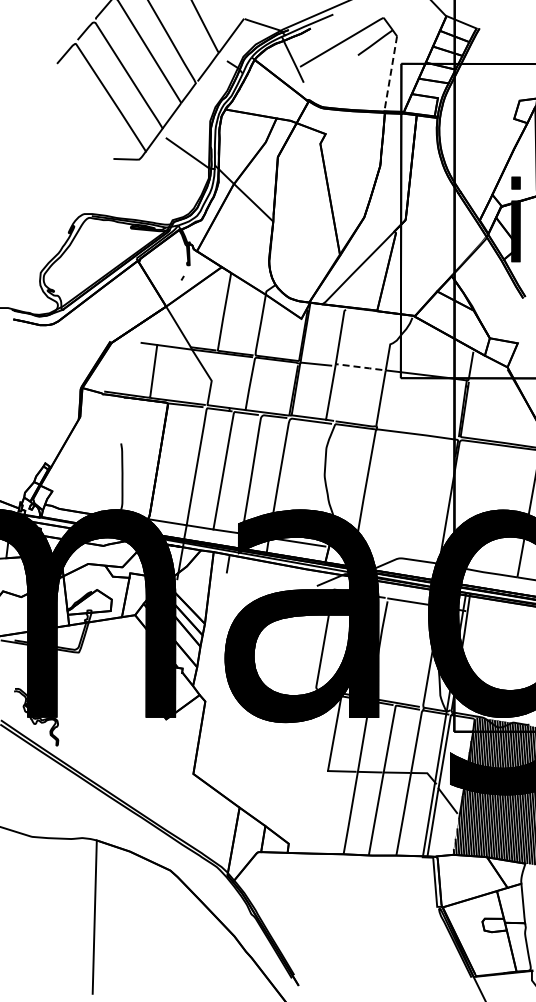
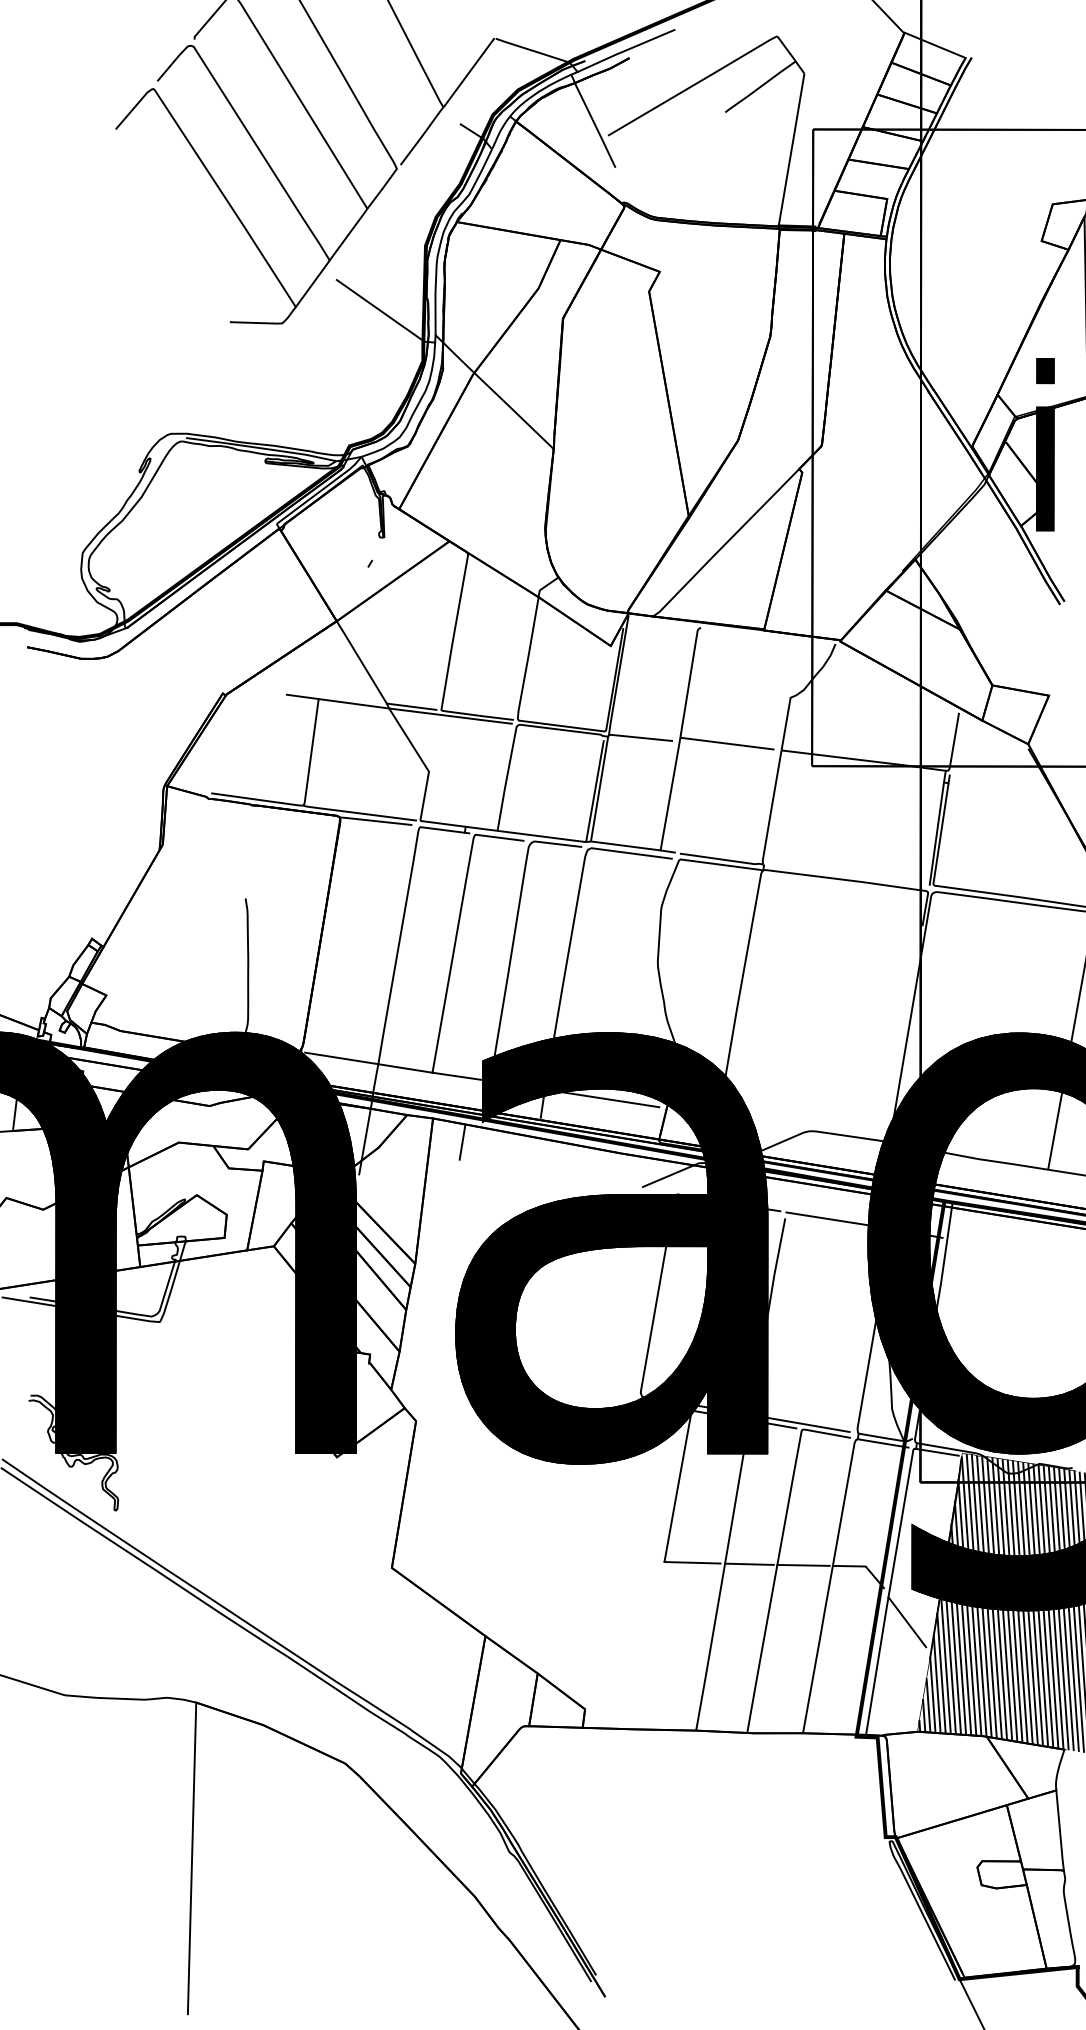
line: (390, 73) -> (791, 149), dashed -> solid
line: (359, 367) -> (728, 744), dashed -> solid

